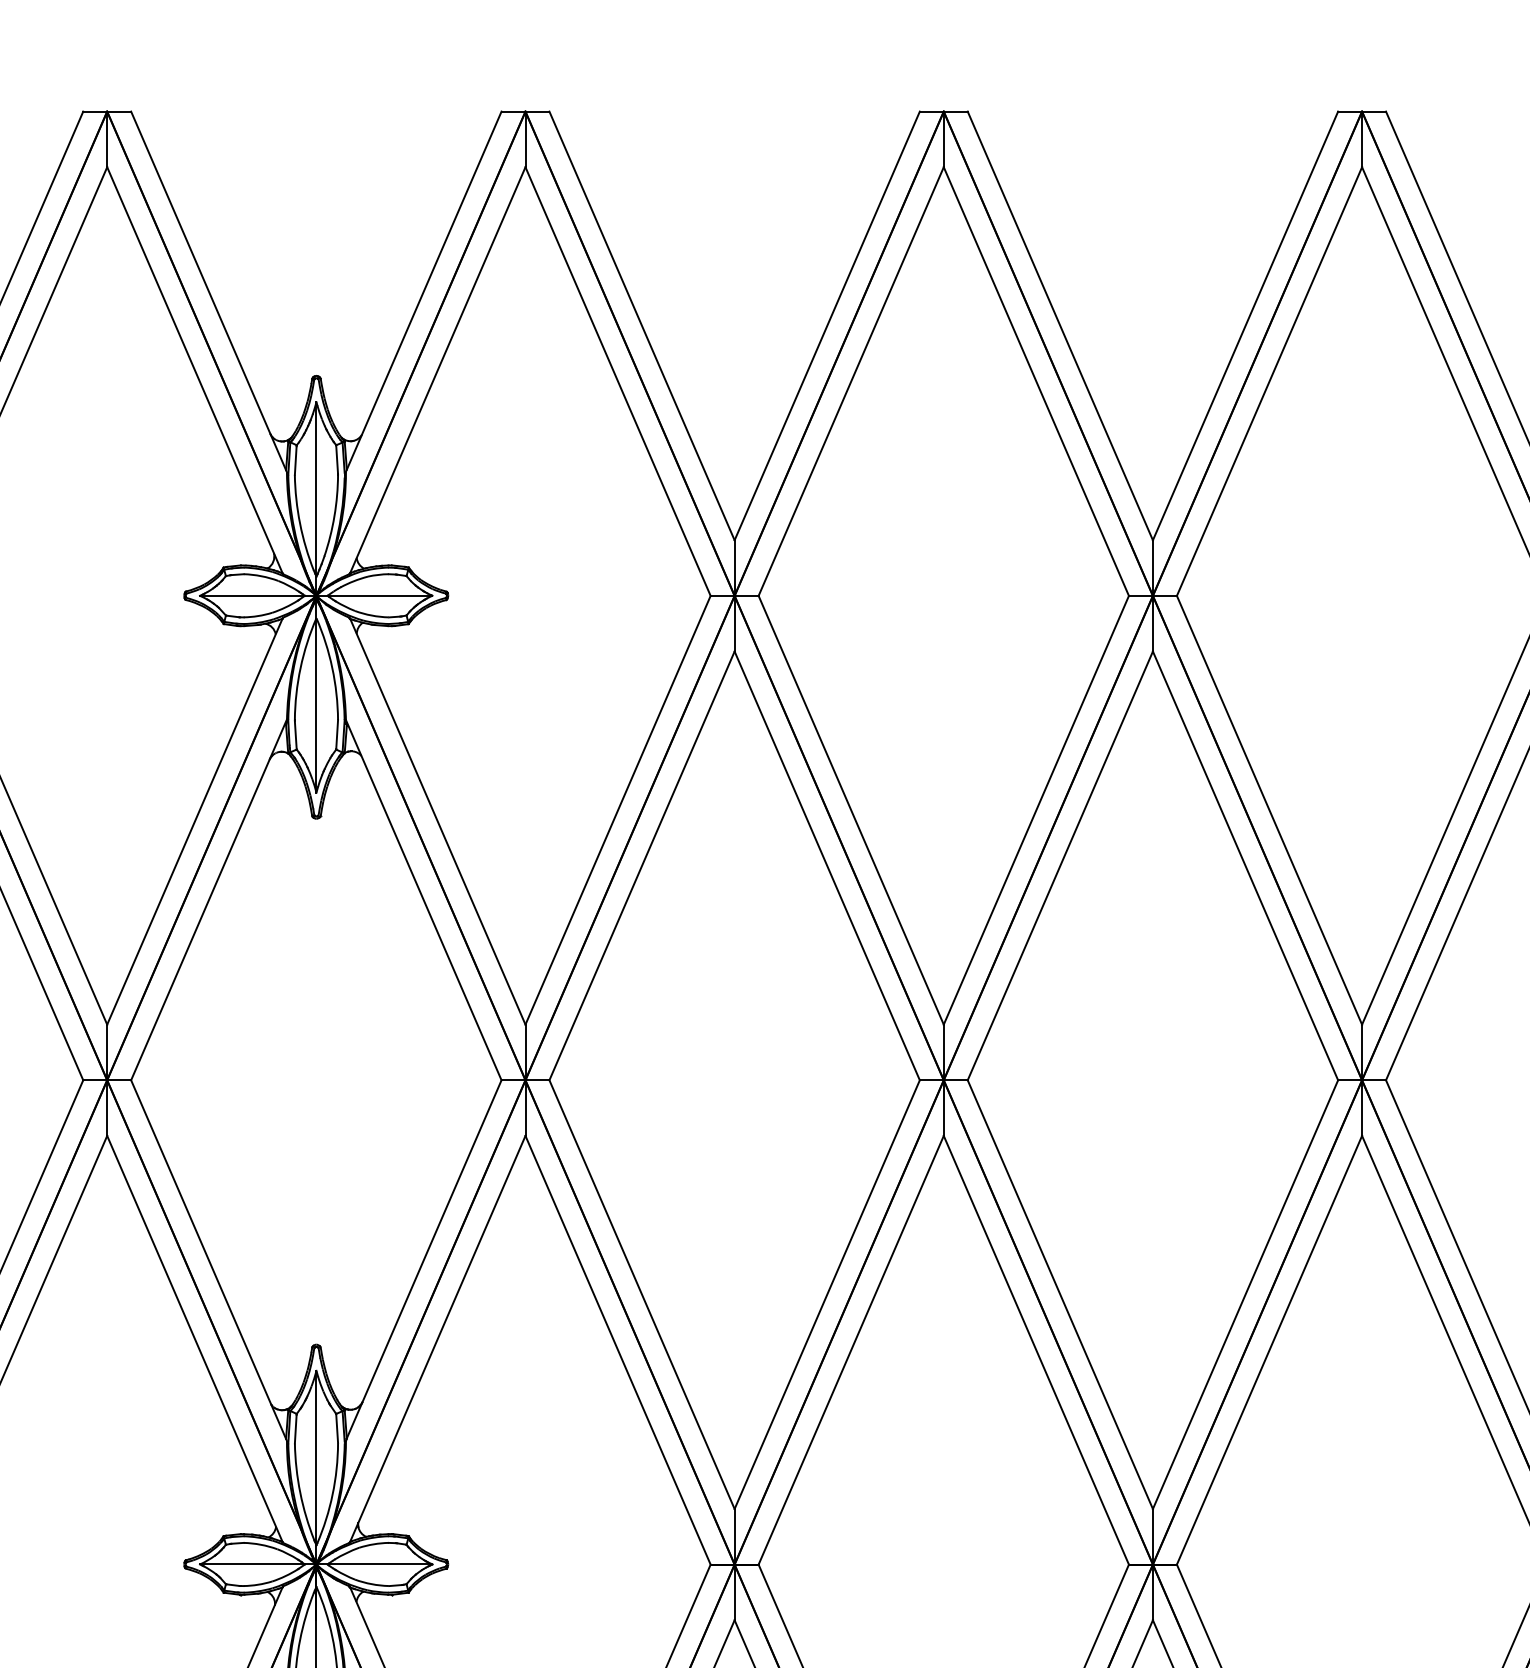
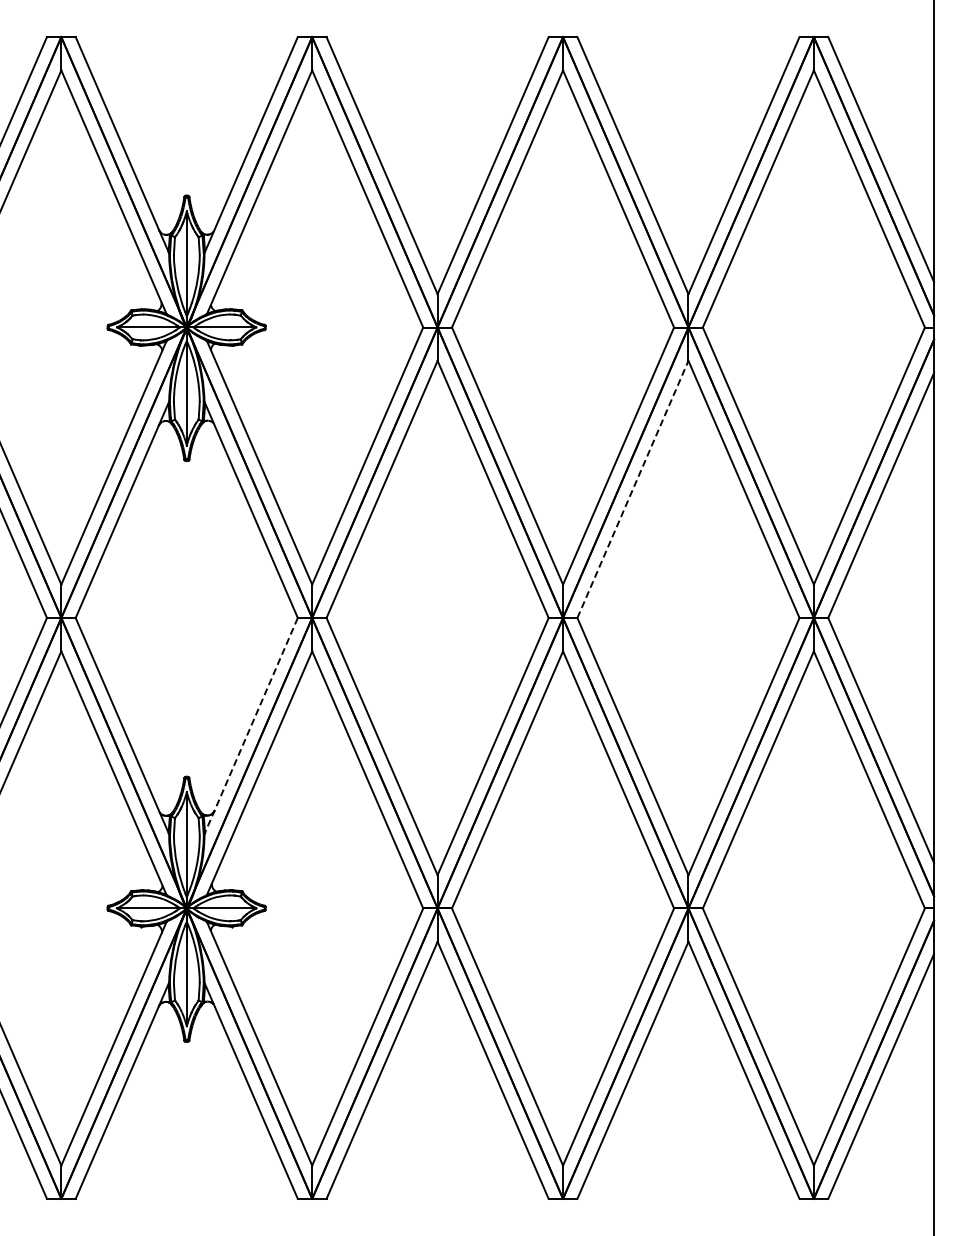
line: (1061, 864) -> (633, 488), solid -> dashed
line: (424, 1259) -> (251, 725), solid -> dashed

